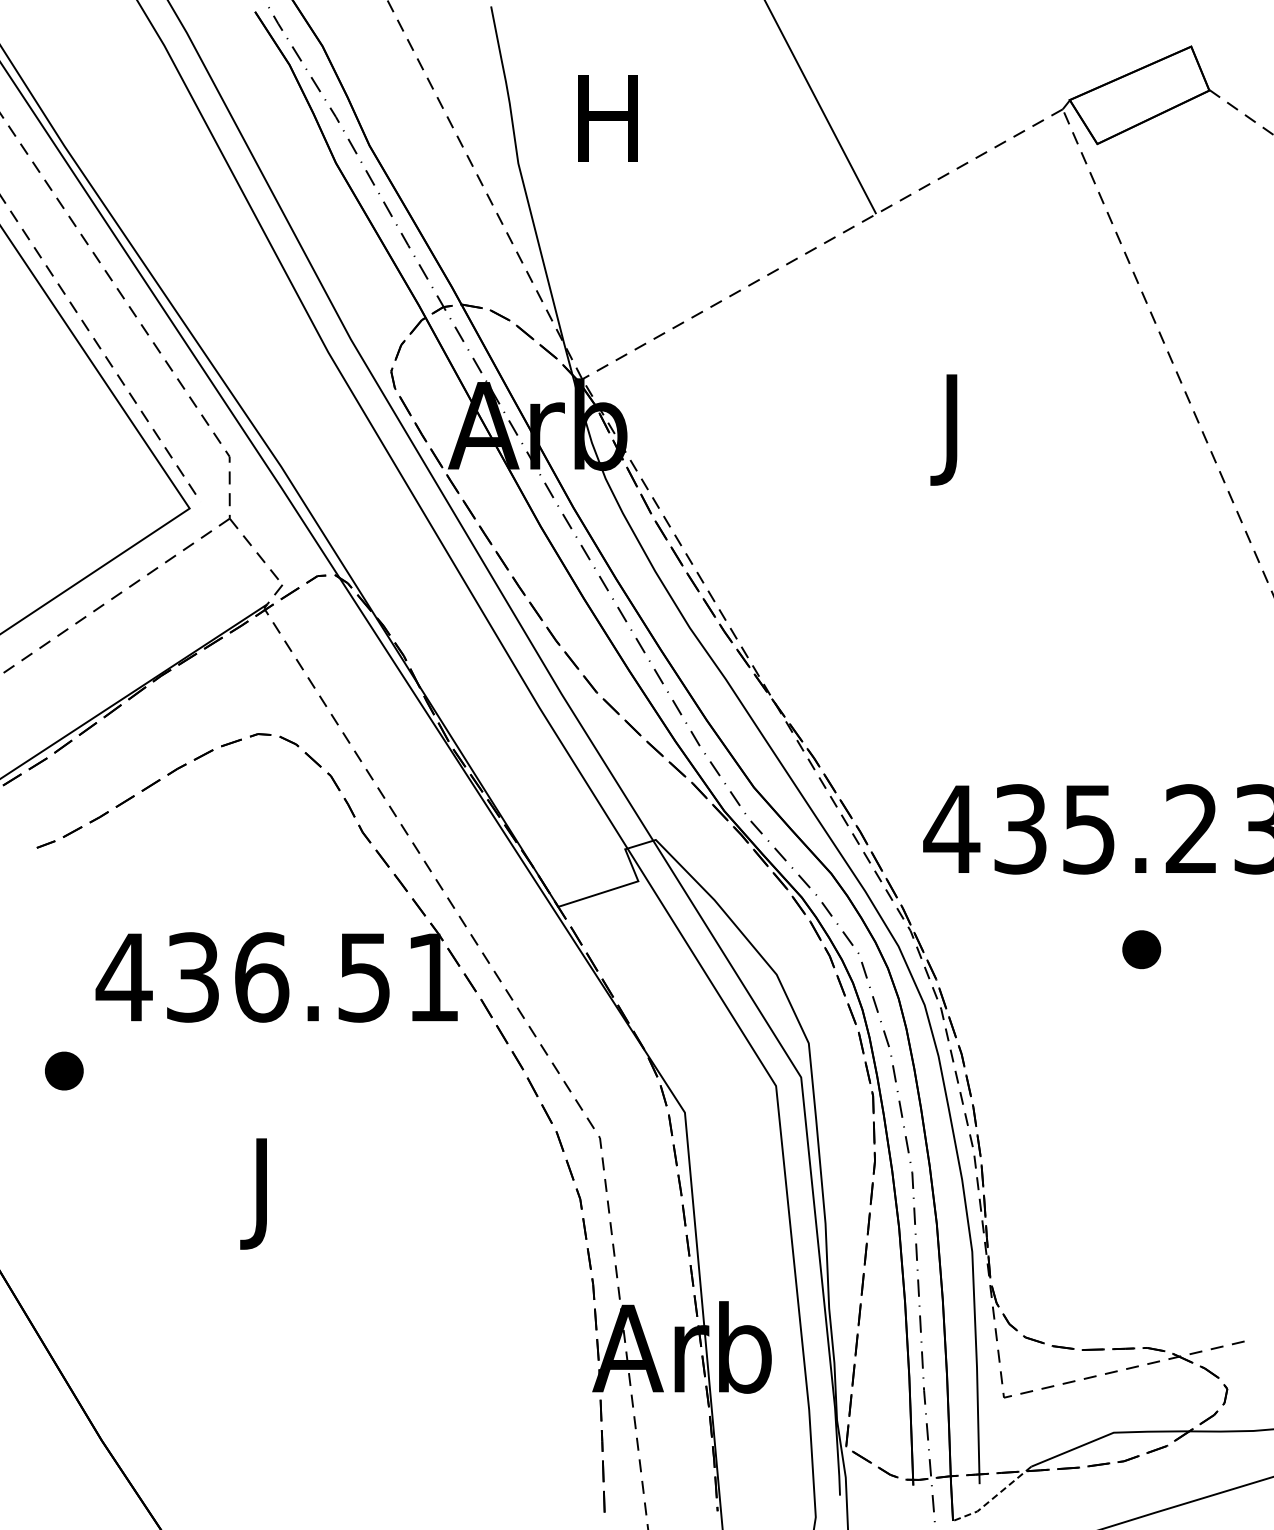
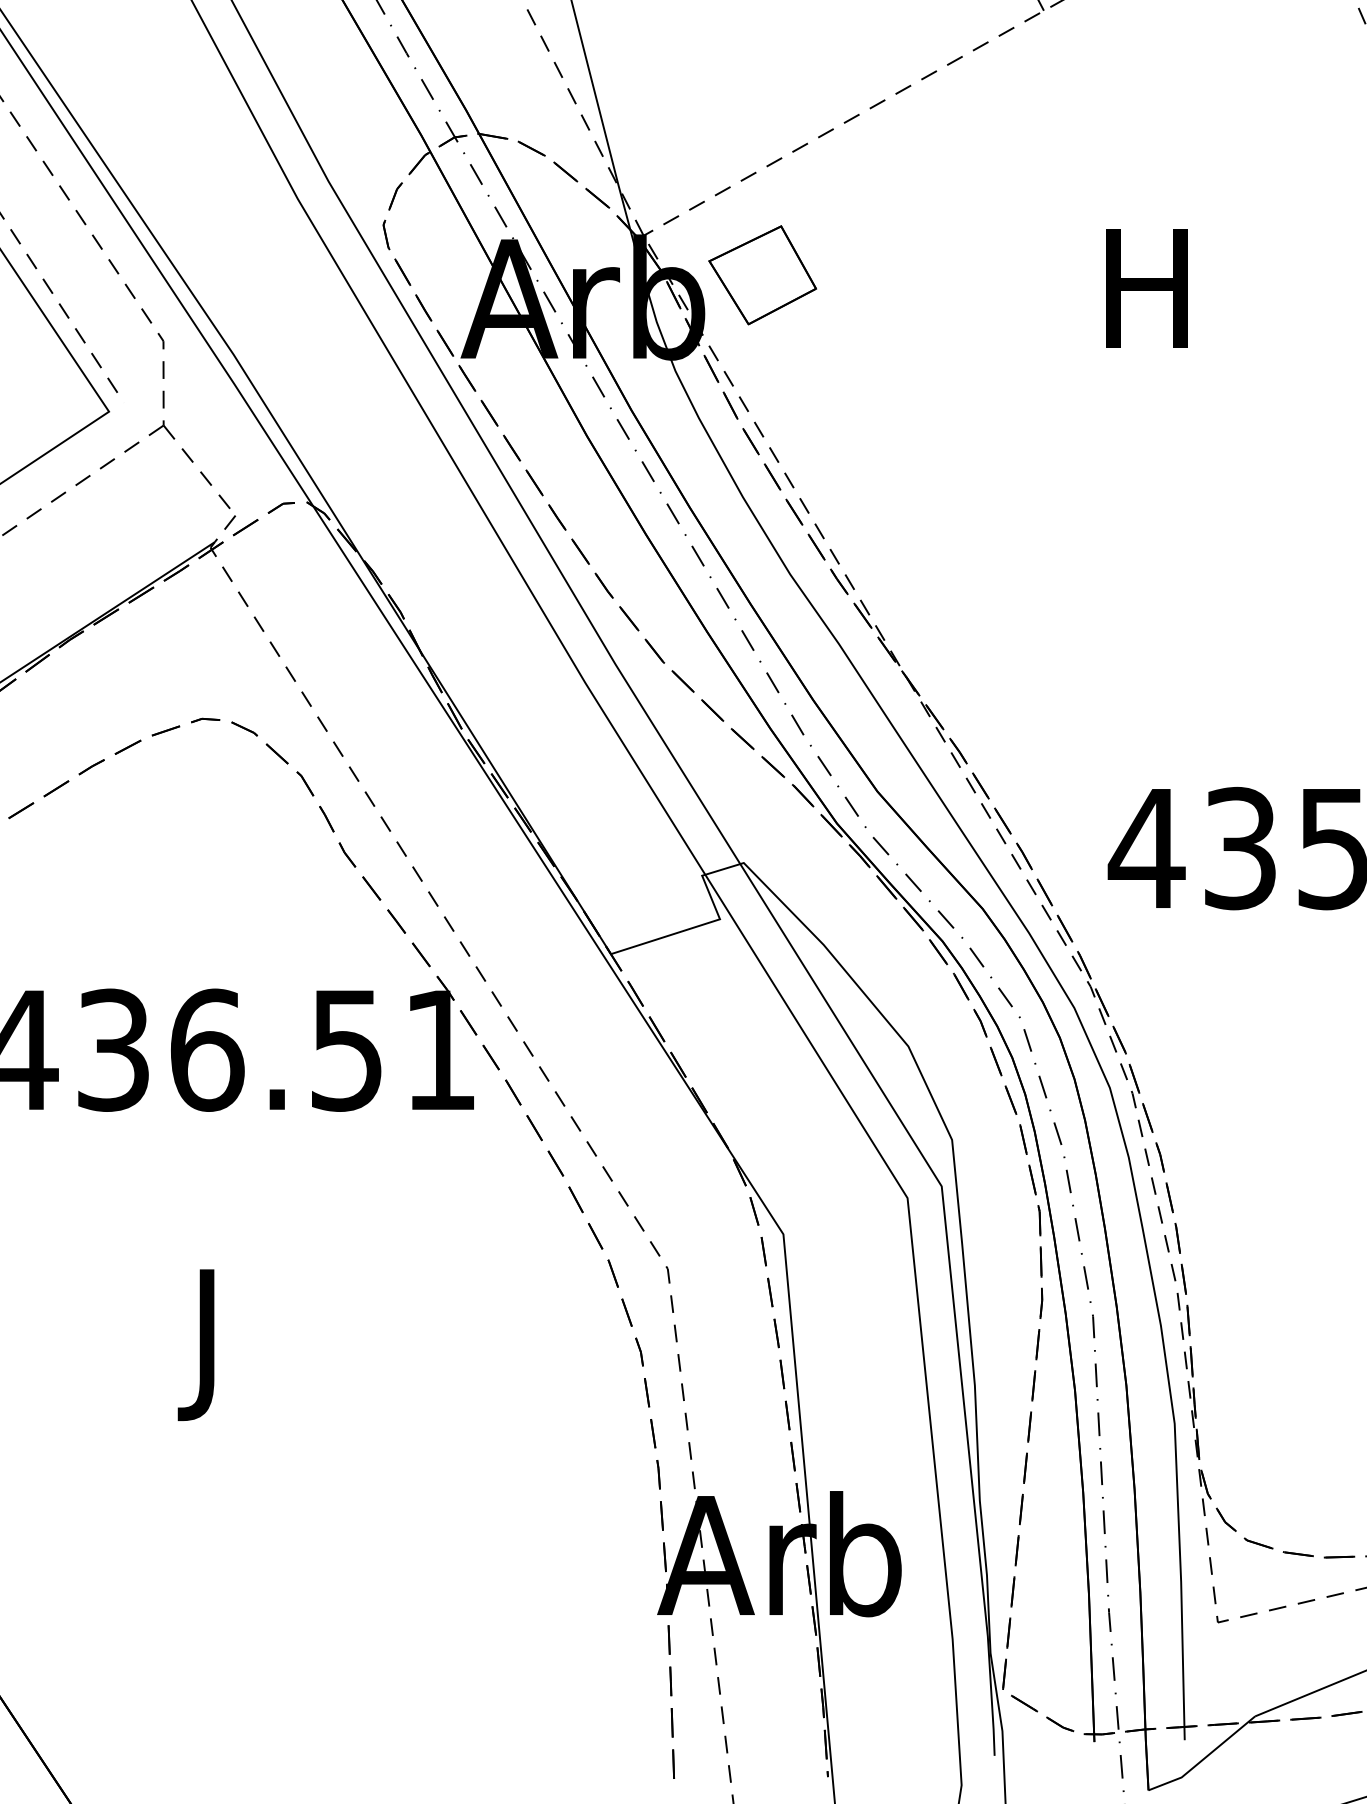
part: (669, 408) -> (762, 275), added
text: (951, 429) -> (1146, 304), J -> H
line: (993, 1498) -> (1203, 1759), dashed -> solid

